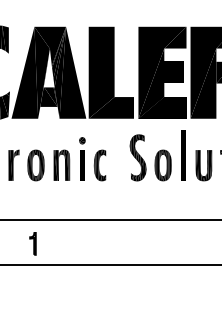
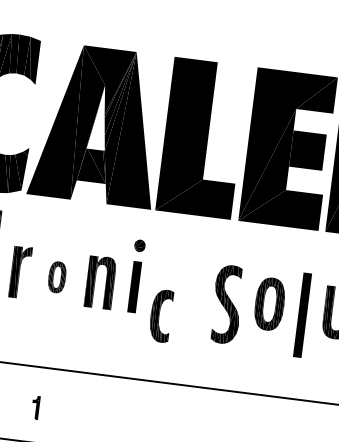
line: (183, 155) -> (302, 315), moved
part: (137, 157) -> (226, 303), moved
part: (35, 165) -> (56, 277), size x0.6
part: (99, 165) -> (160, 315), moved
part: (32, 243) -> (34, 406), size x0.6

